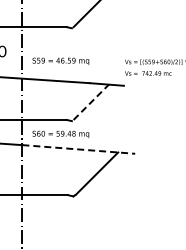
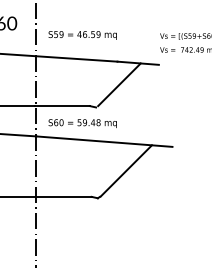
line: (91, 102) -> (119, 85), dashed -> solid
line: (78, 149) -> (104, 141), dashed -> solid

